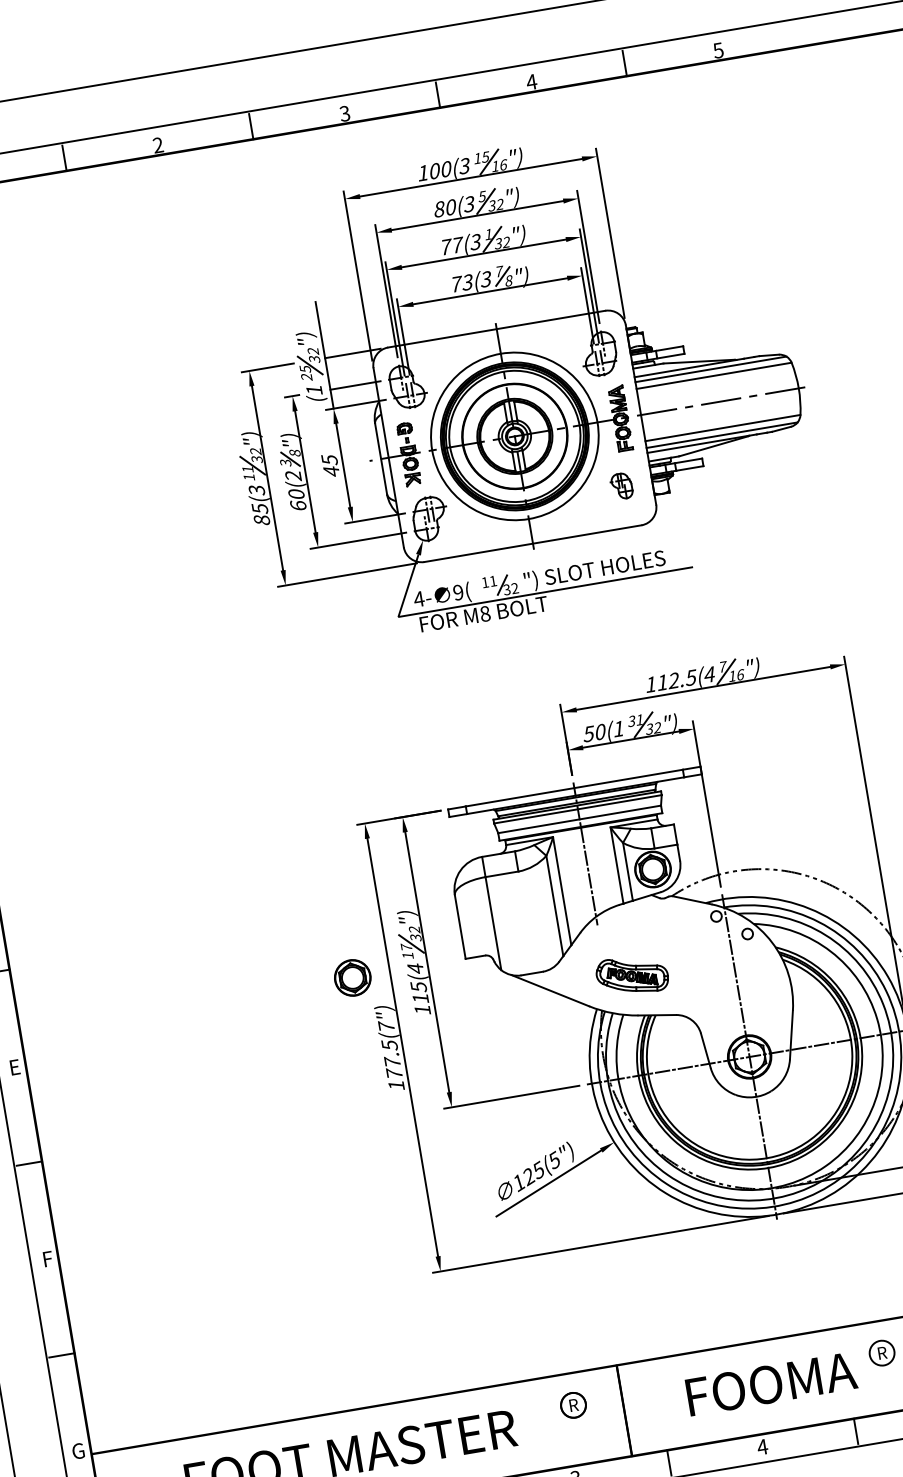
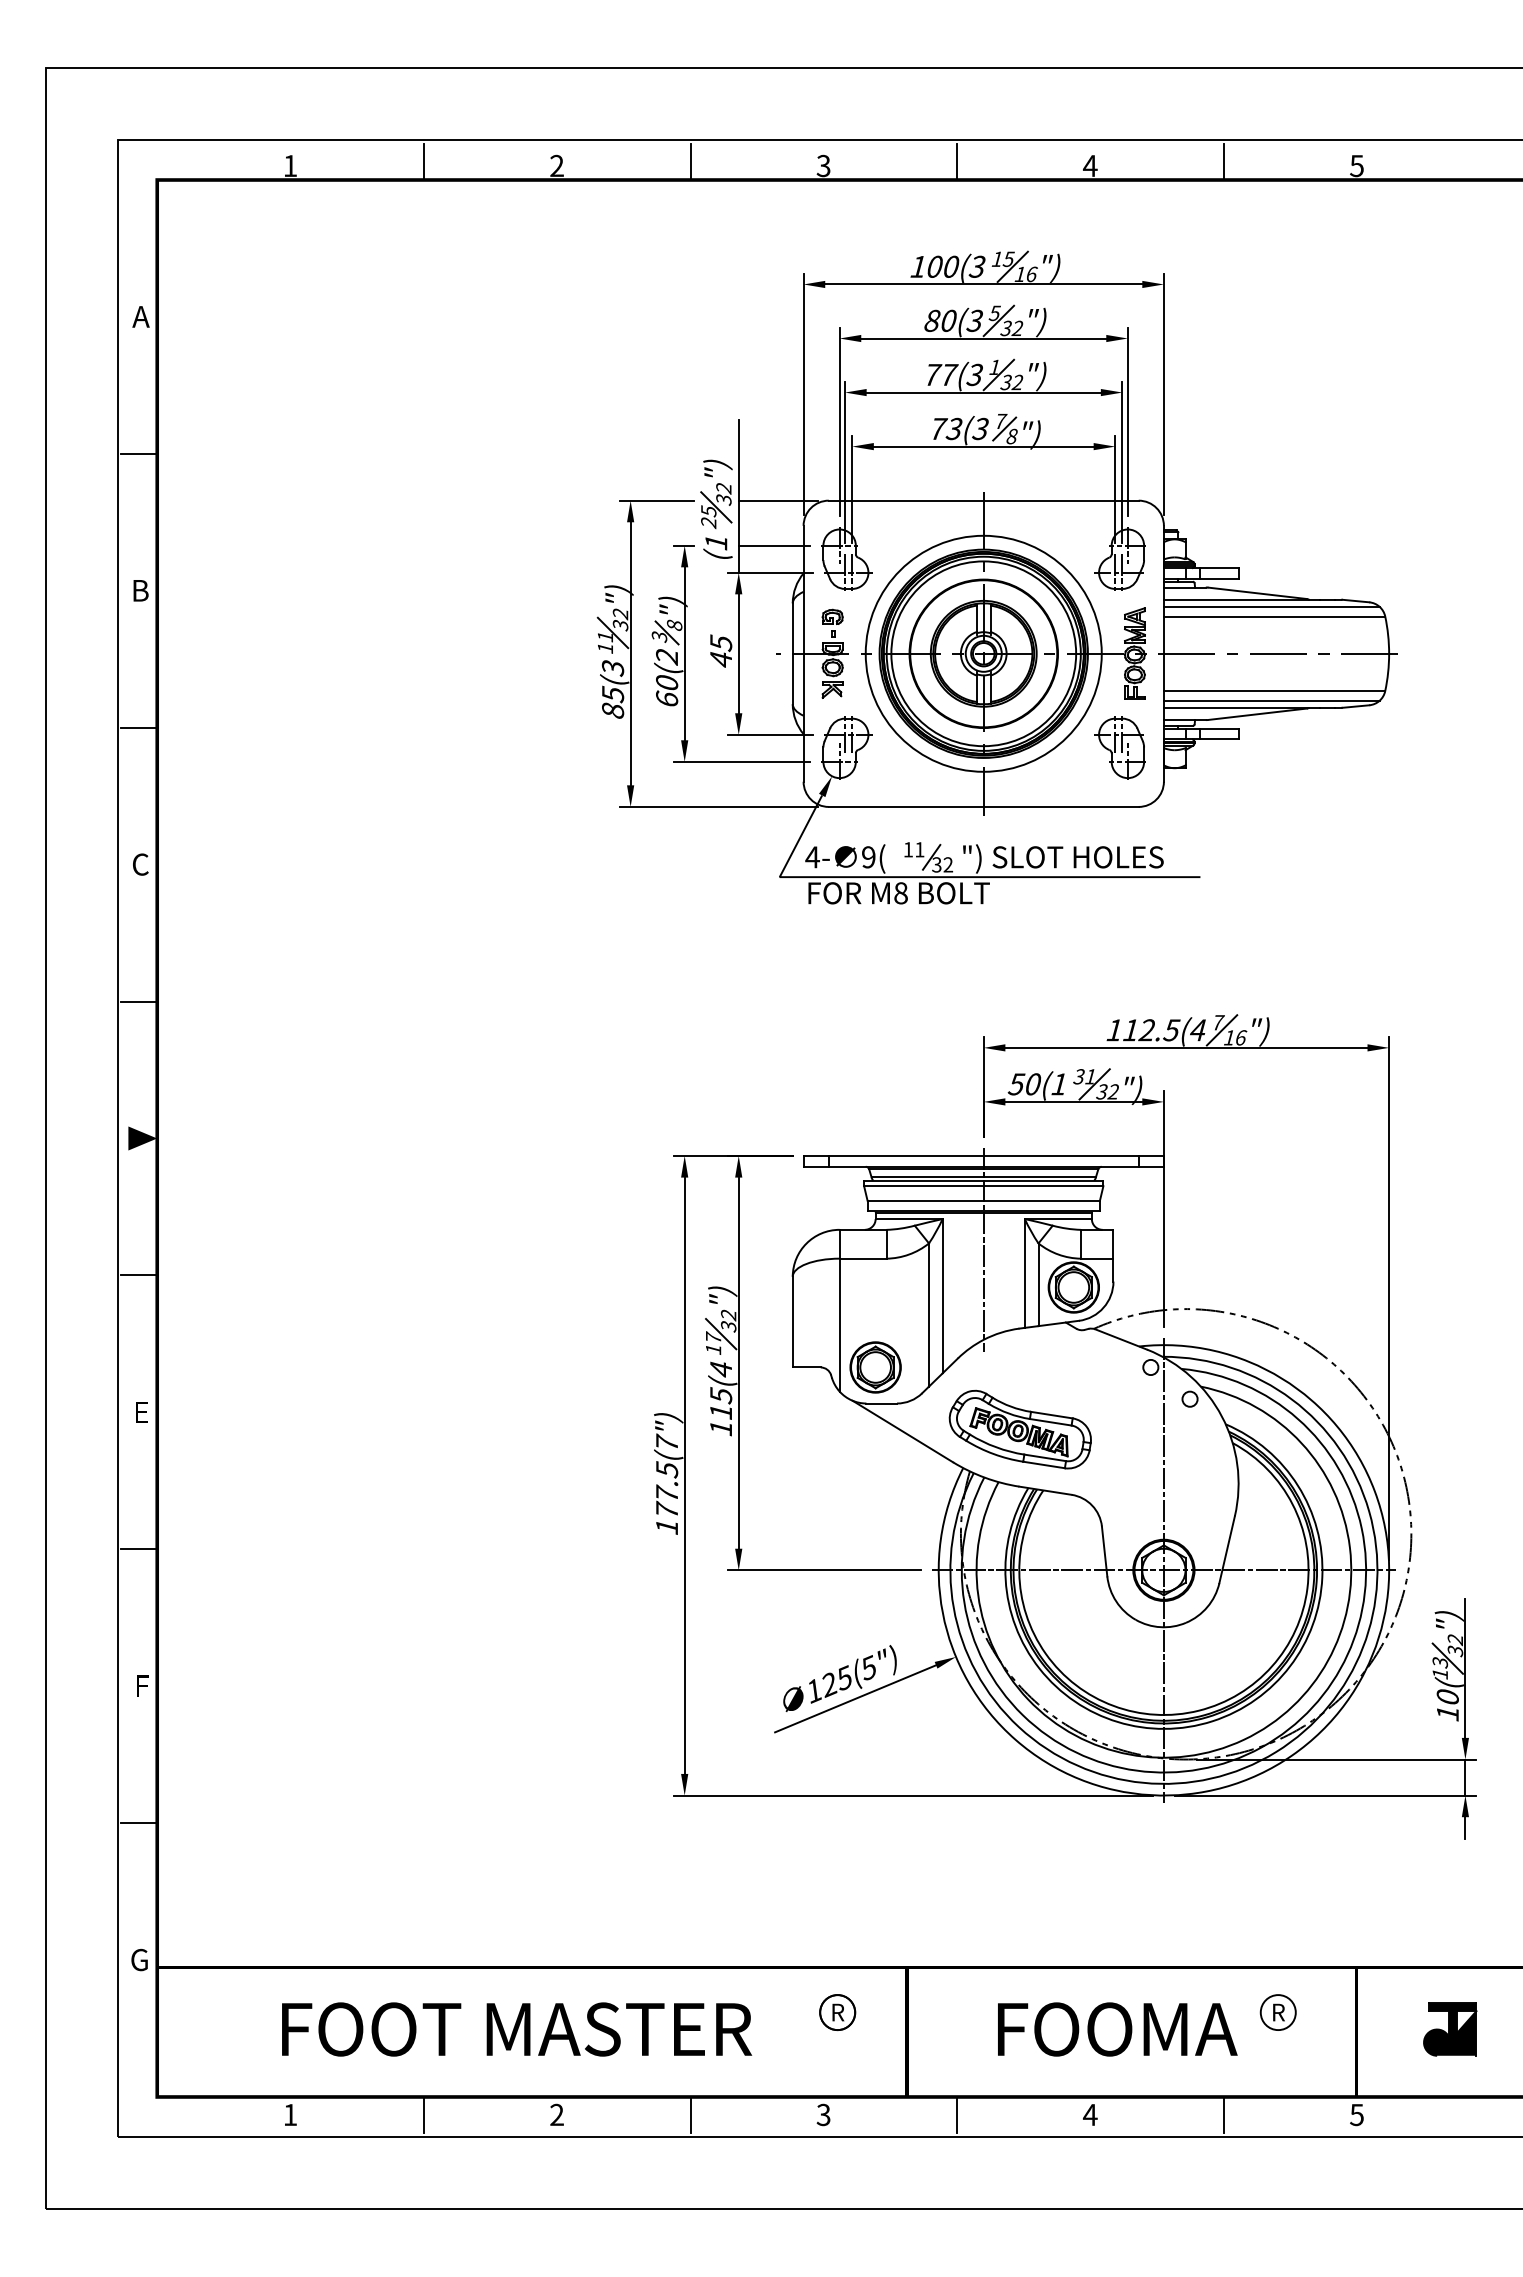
part: (621, 485) -> (1119, 747), size x1.67
part: (631, 975) -> (1019, 1429), size x1.43
part: (352, 977) -> (875, 1367), moved

